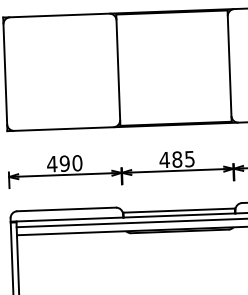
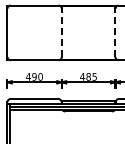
line: (229, 65) -> (115, 32), solid -> dashed
line: (117, 69) -> (61, 32), solid -> dashed

